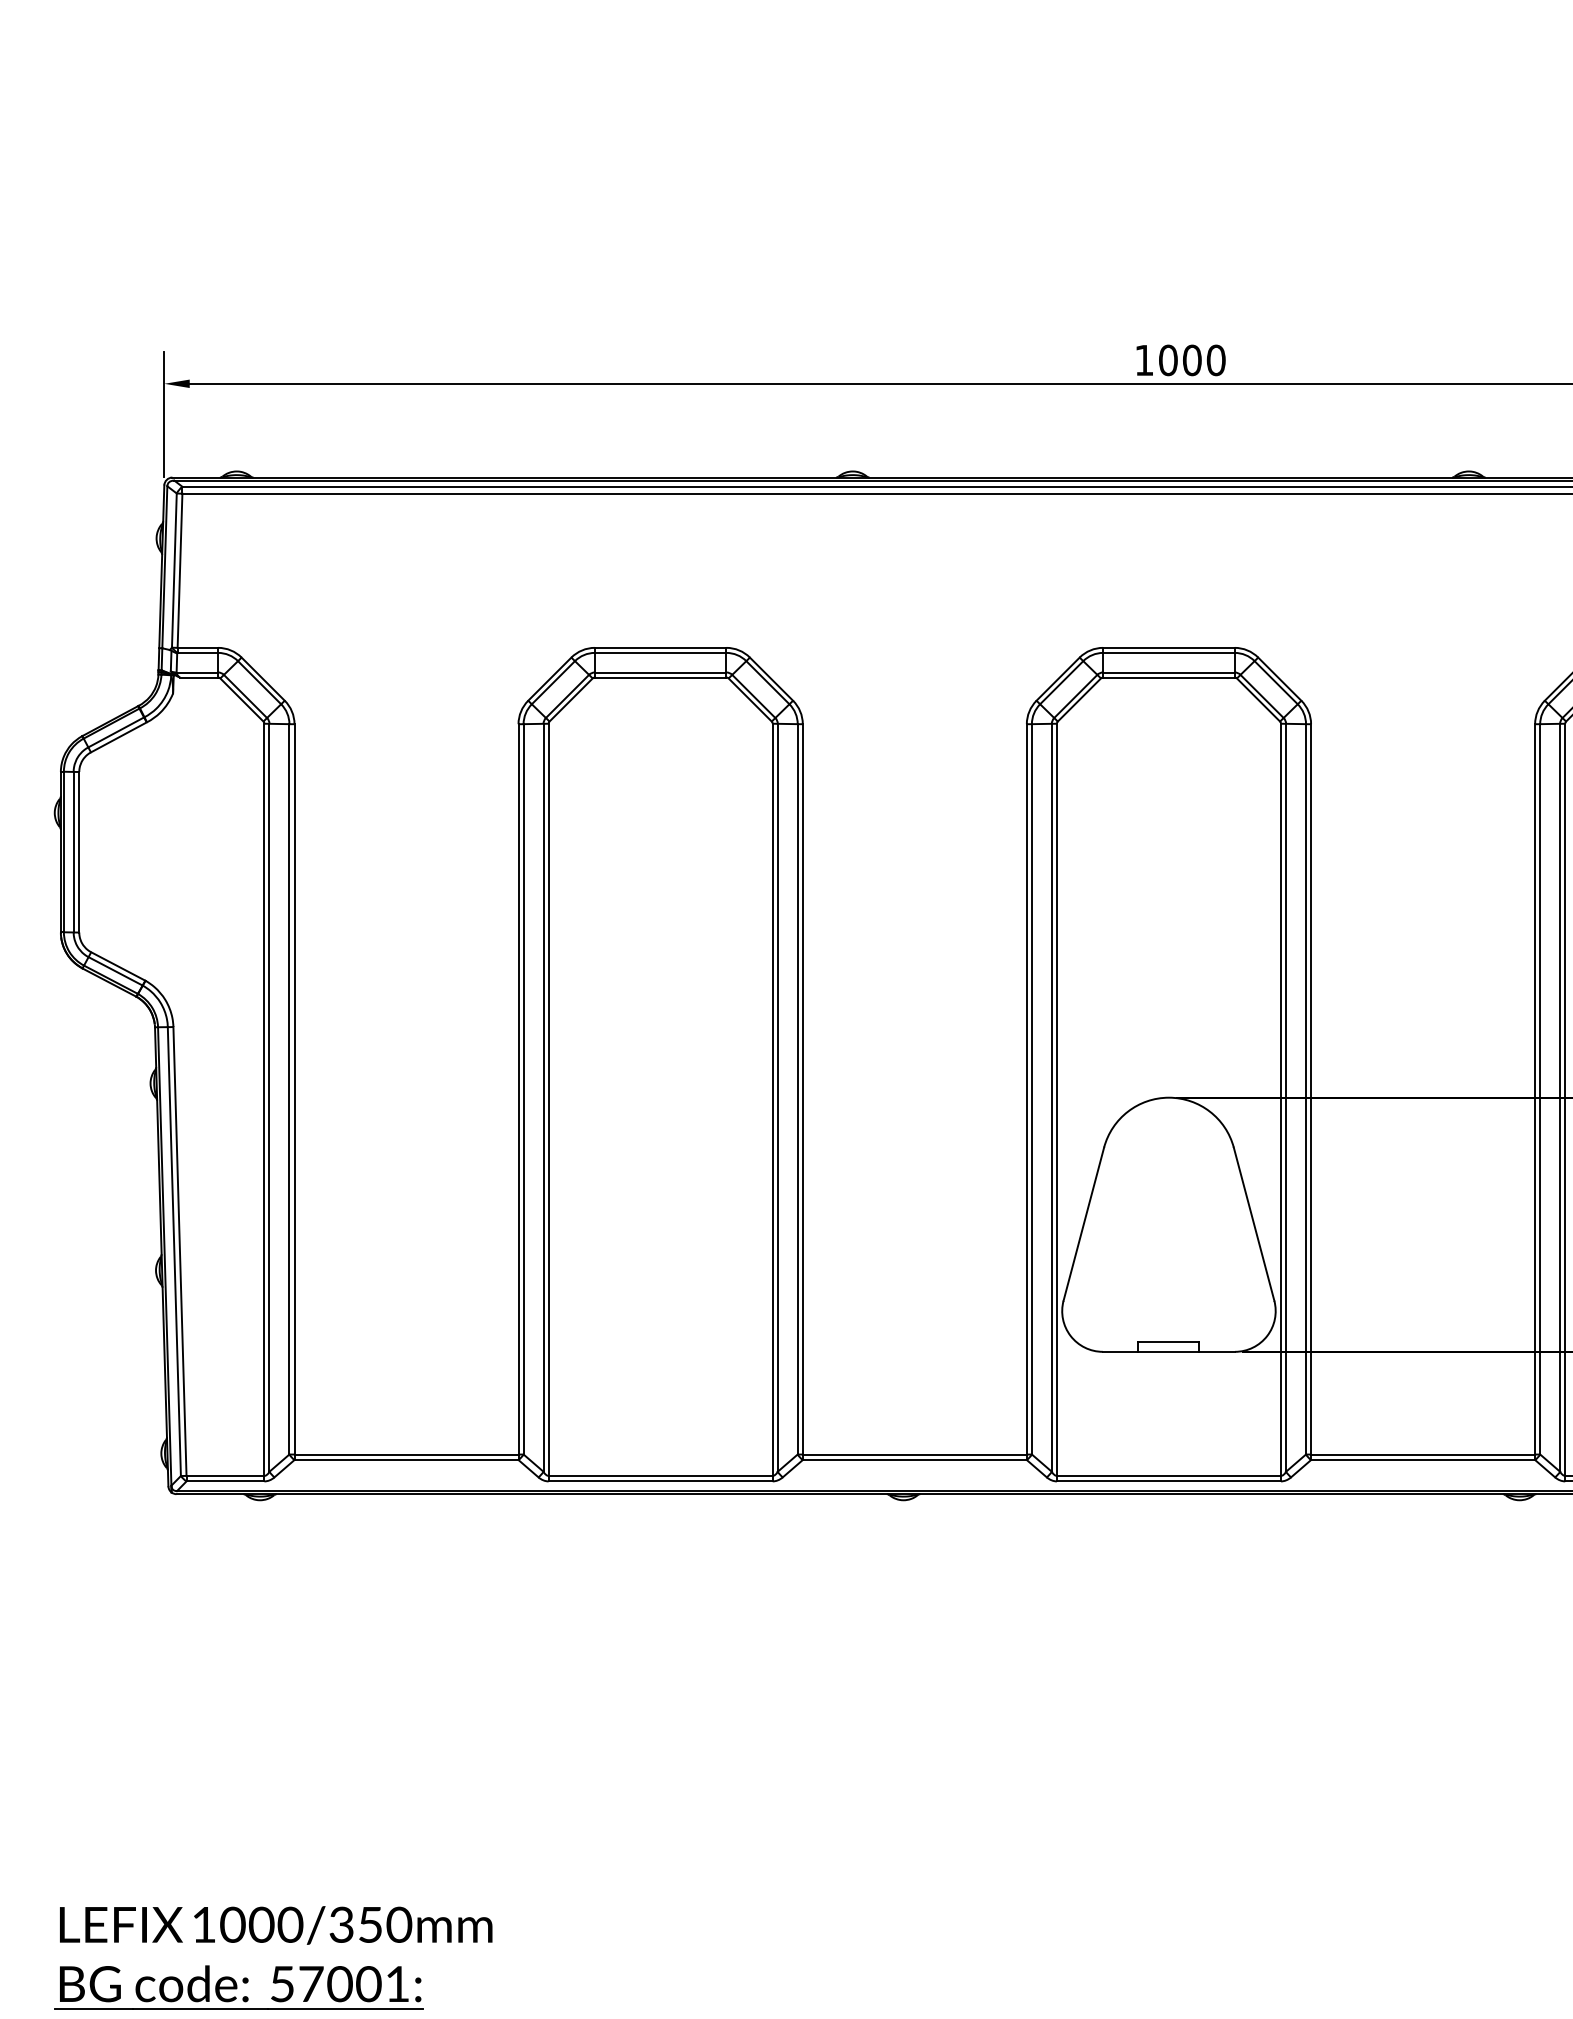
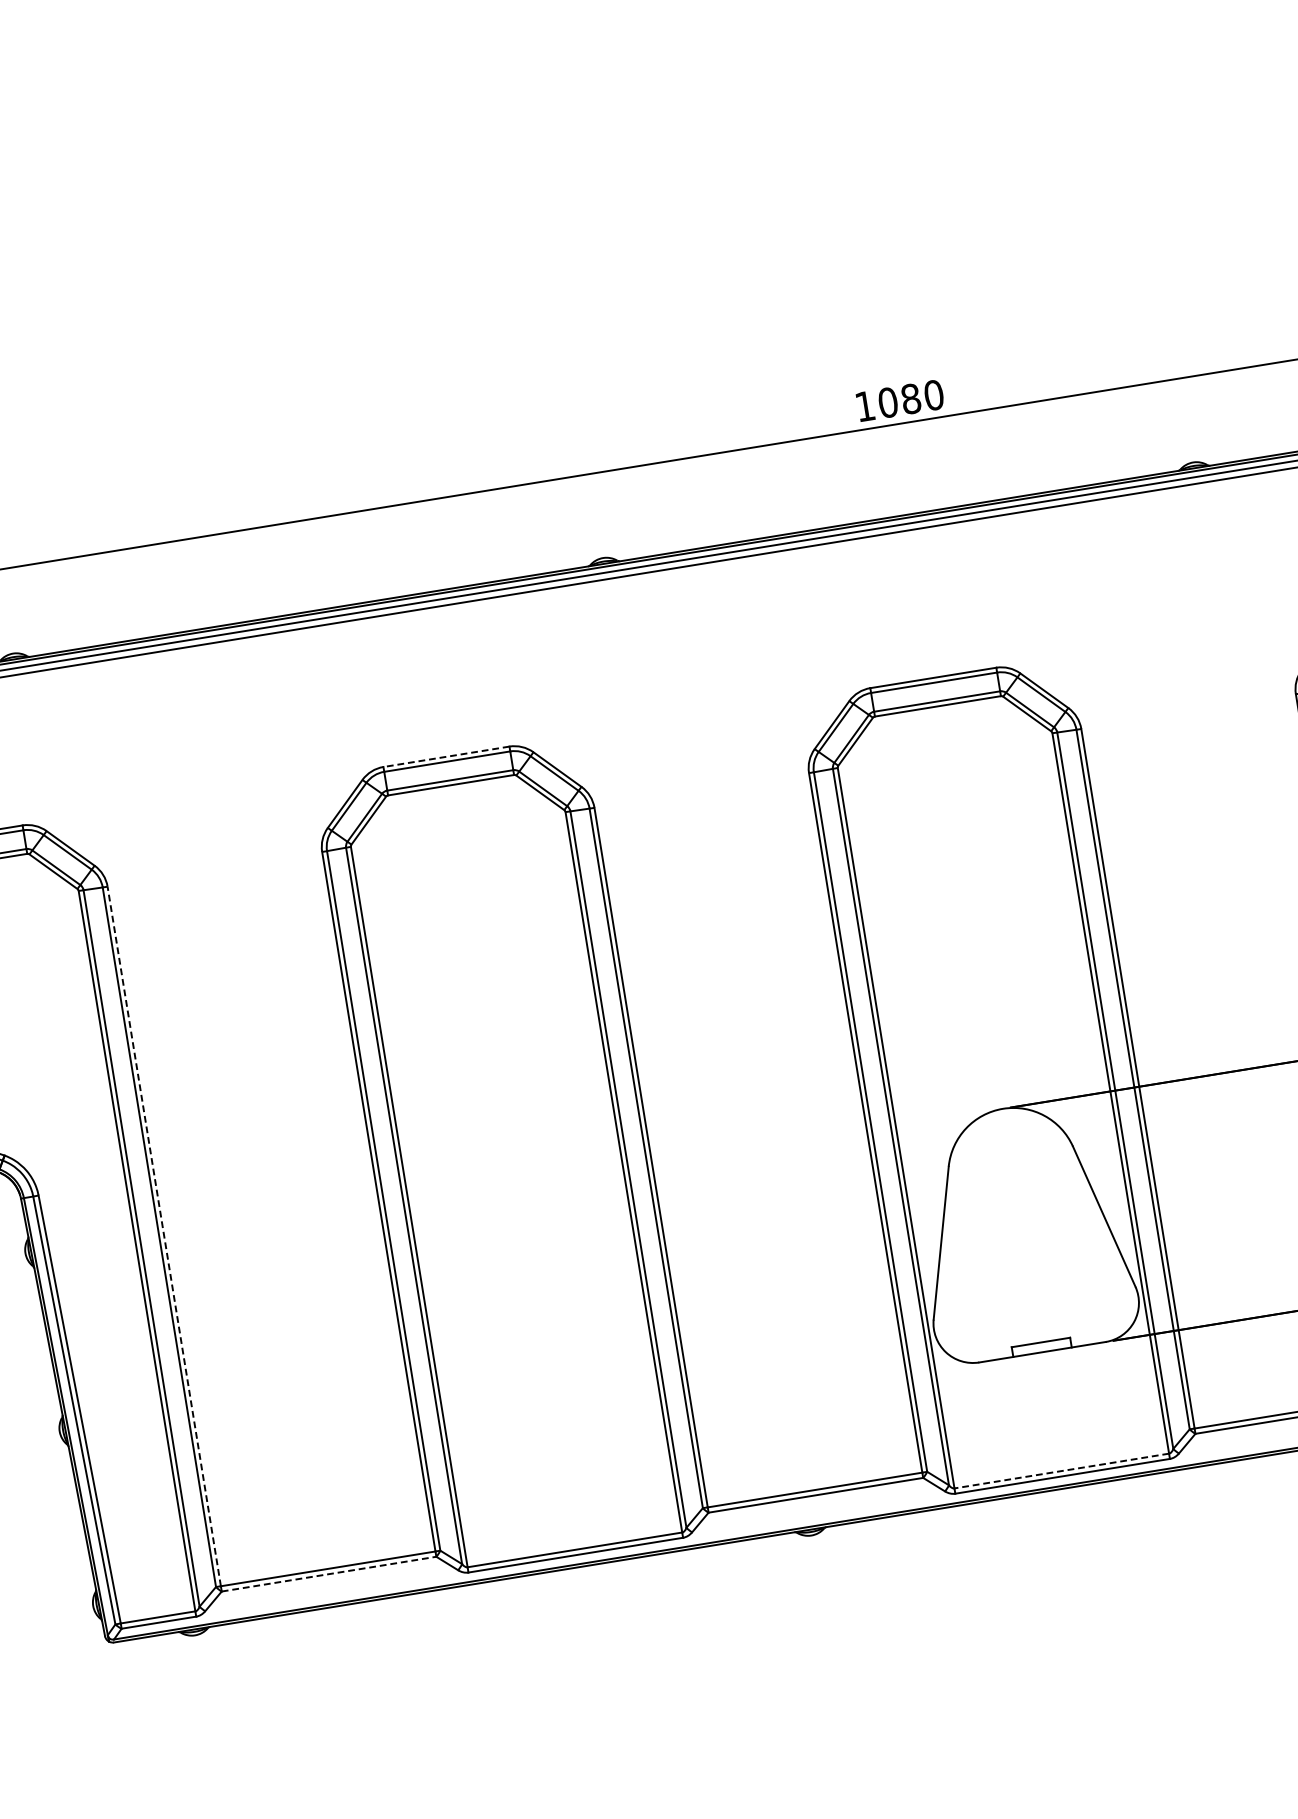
text: (1192, 359) -> (911, 398), 1000 -> 1080
line: (660, 647) -> (446, 756), solid -> dashed
line: (294, 1088) -> (164, 1235), solid -> dashed
line: (407, 1460) -> (330, 1574), solid -> dashed
line: (1168, 1475) -> (1061, 1470), solid -> dashed

